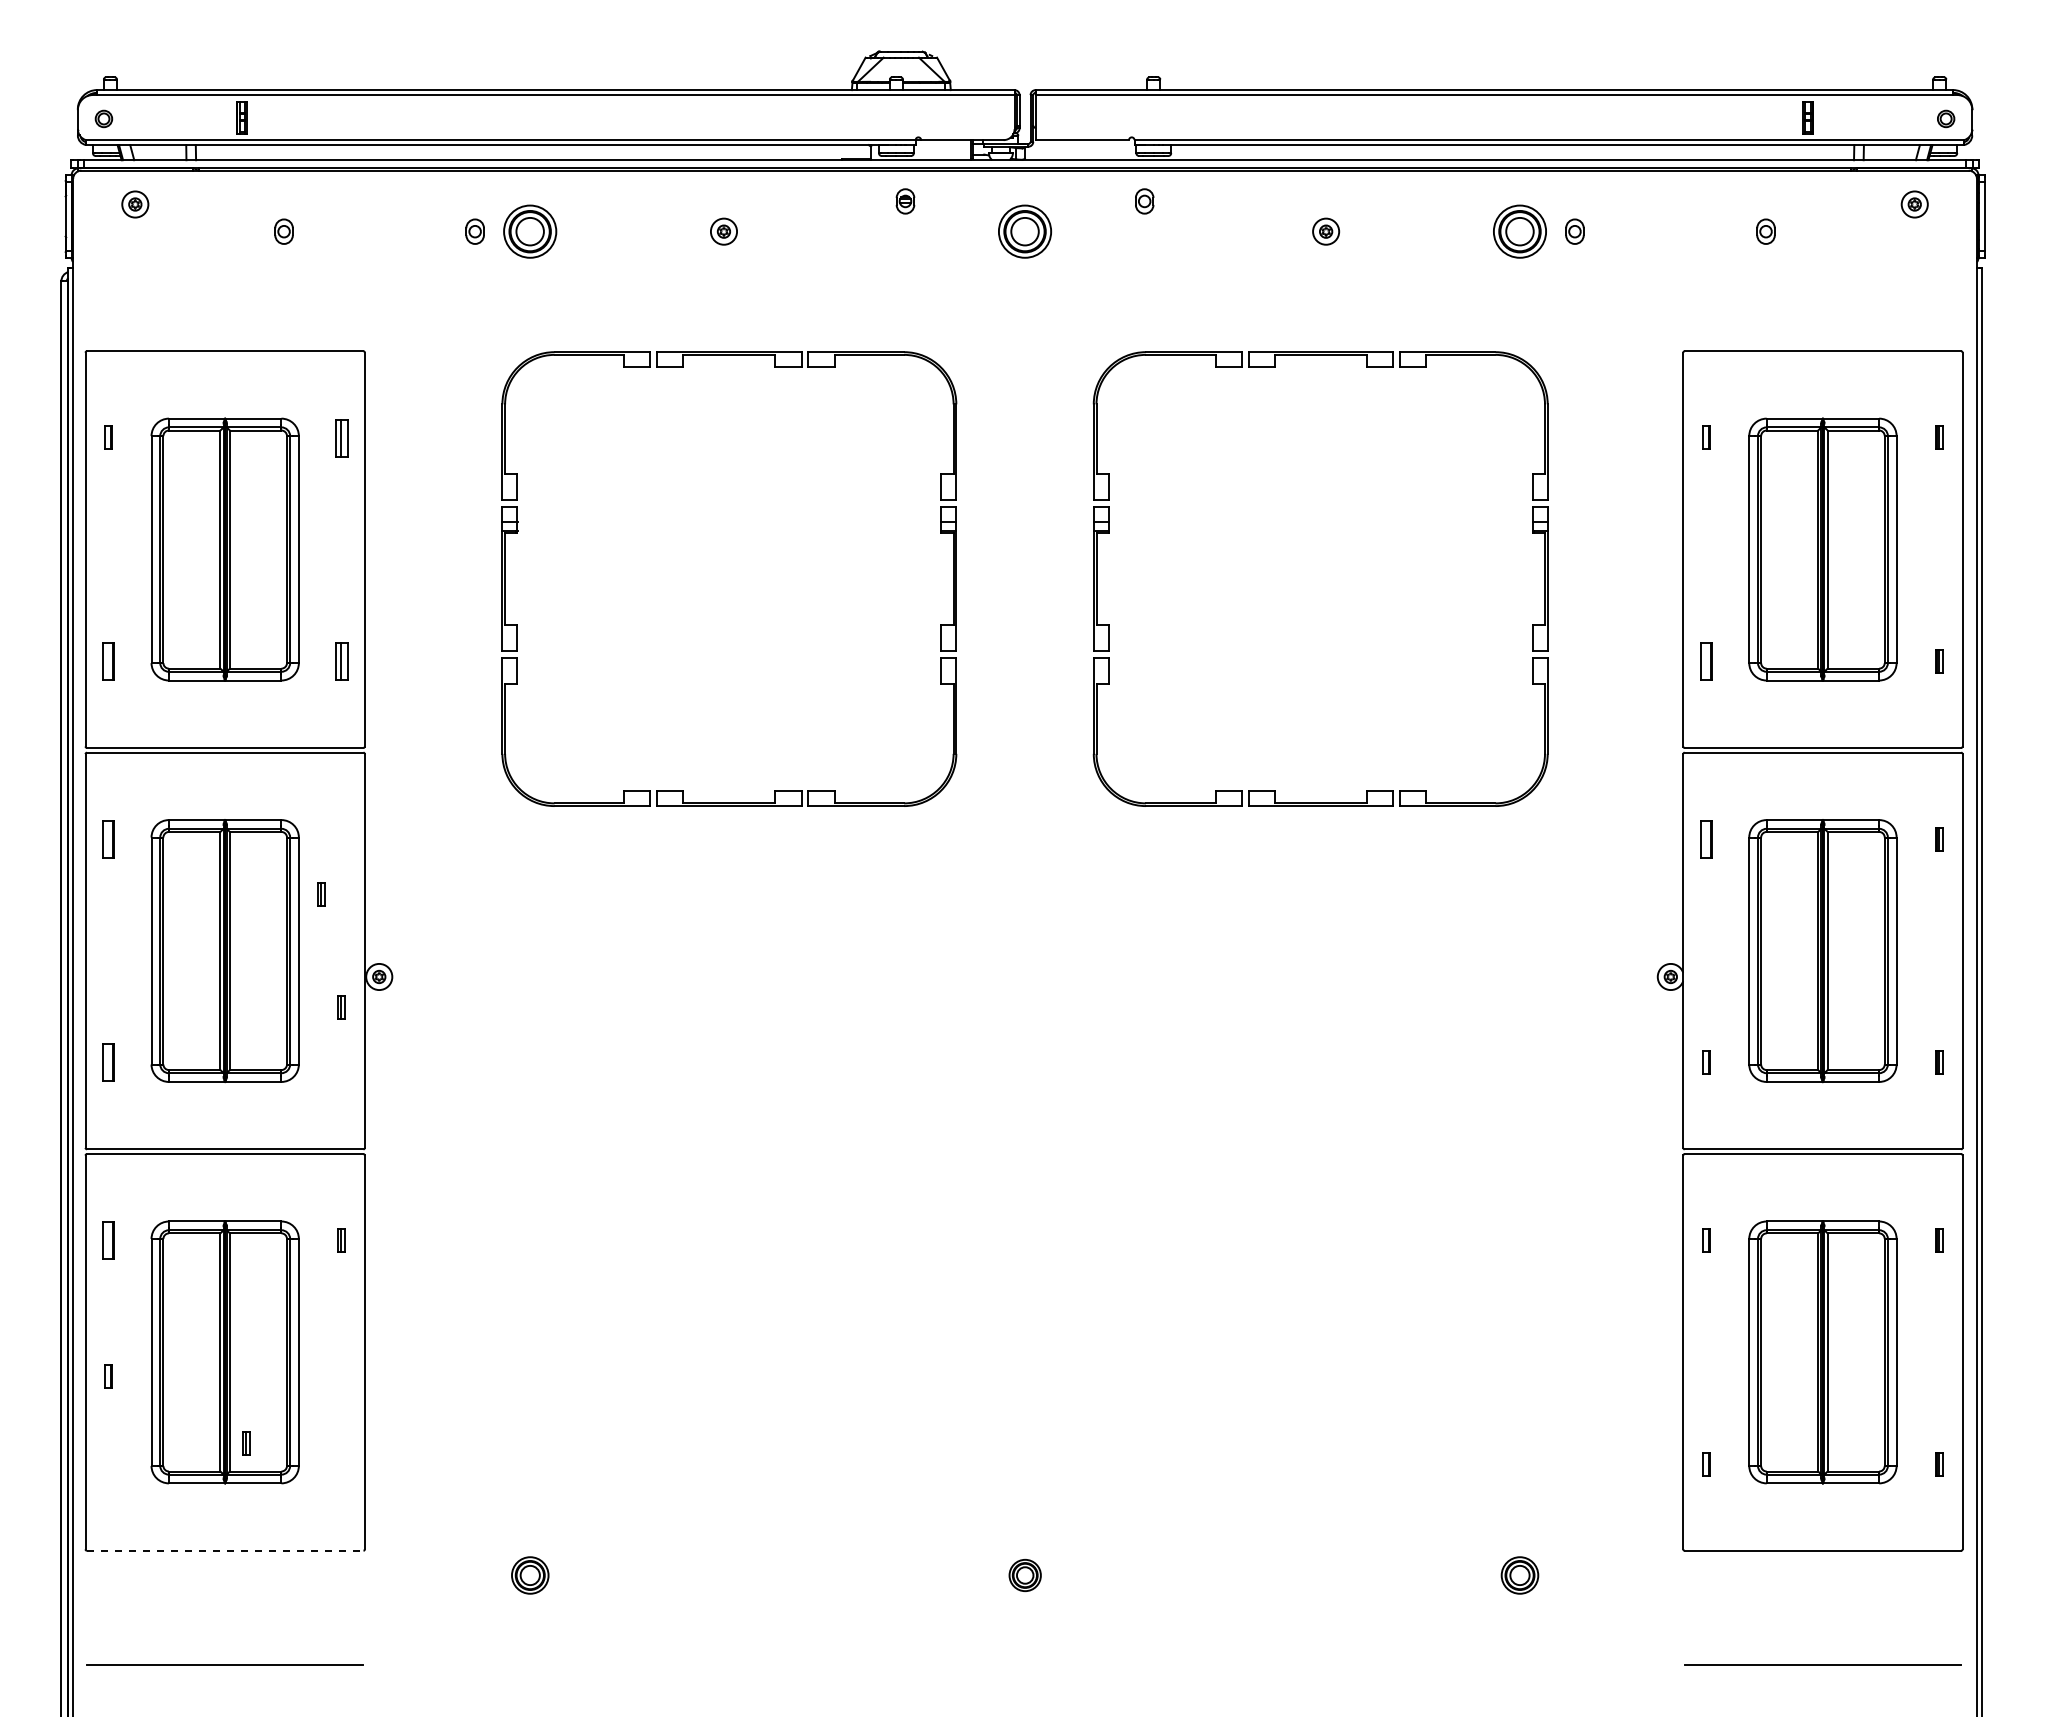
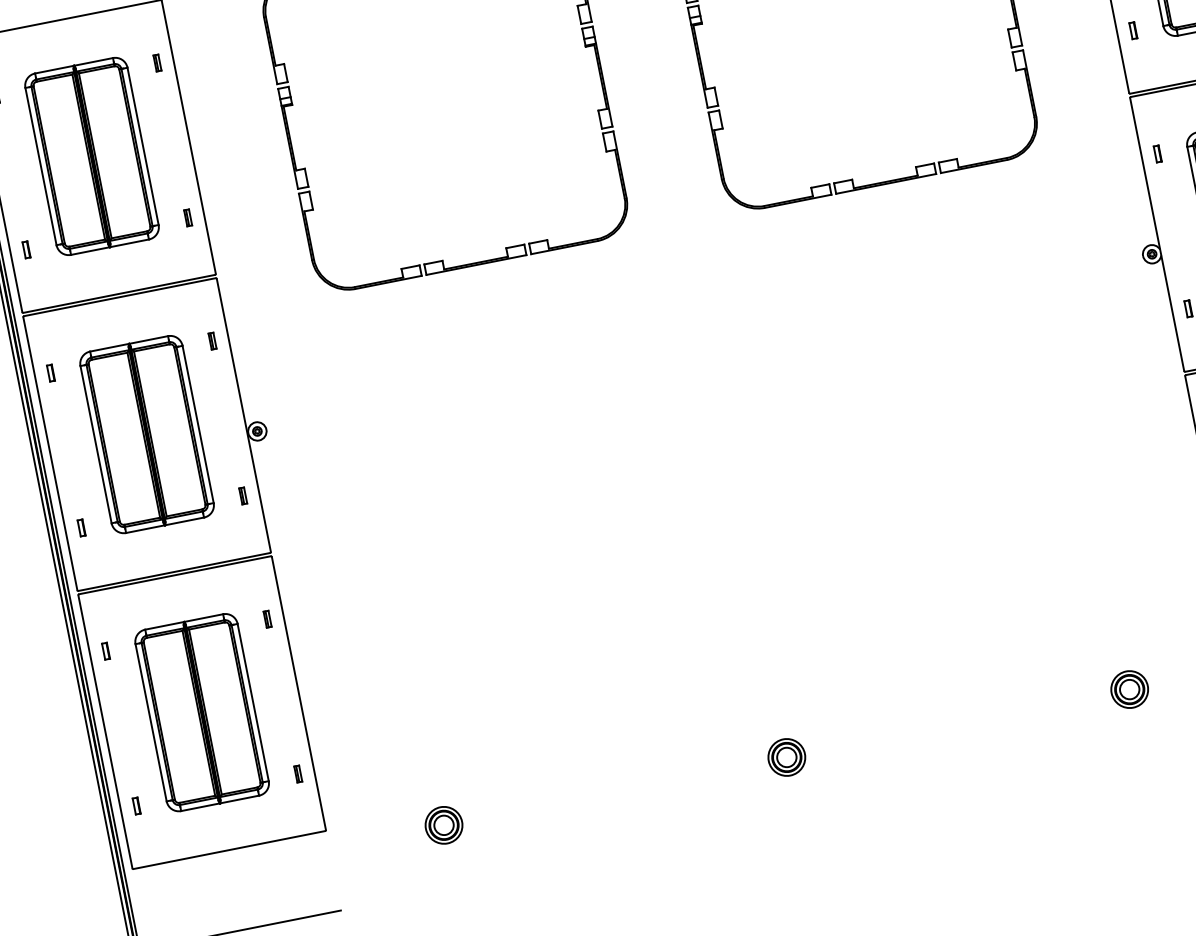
part: (341, 437) -> (157, 62), size x0.62
part: (108, 661) -> (26, 250), size x0.62
part: (341, 661) -> (187, 218), size x0.62
part: (1706, 661) -> (1133, 30), size x0.62
part: (108, 839) -> (50, 373), size x0.62
part: (1706, 839) -> (1157, 154), size x0.62
part: (321, 894) -> (212, 341), moved
part: (341, 1007) -> (242, 495), moved
part: (108, 1062) -> (81, 527), size x0.62
part: (108, 1240) -> (105, 651), size x0.62
part: (108, 1376) -> (136, 806), moved
part: (246, 1443) -> (298, 774), moved
line: (225, 1550) -> (229, 849), dashed -> solid
part: (530, 1575) -> (444, 825), size x1.43
part: (1025, 1575) -> (787, 757), size x1.67
part: (1519, 1575) -> (1129, 689), size x1.43

